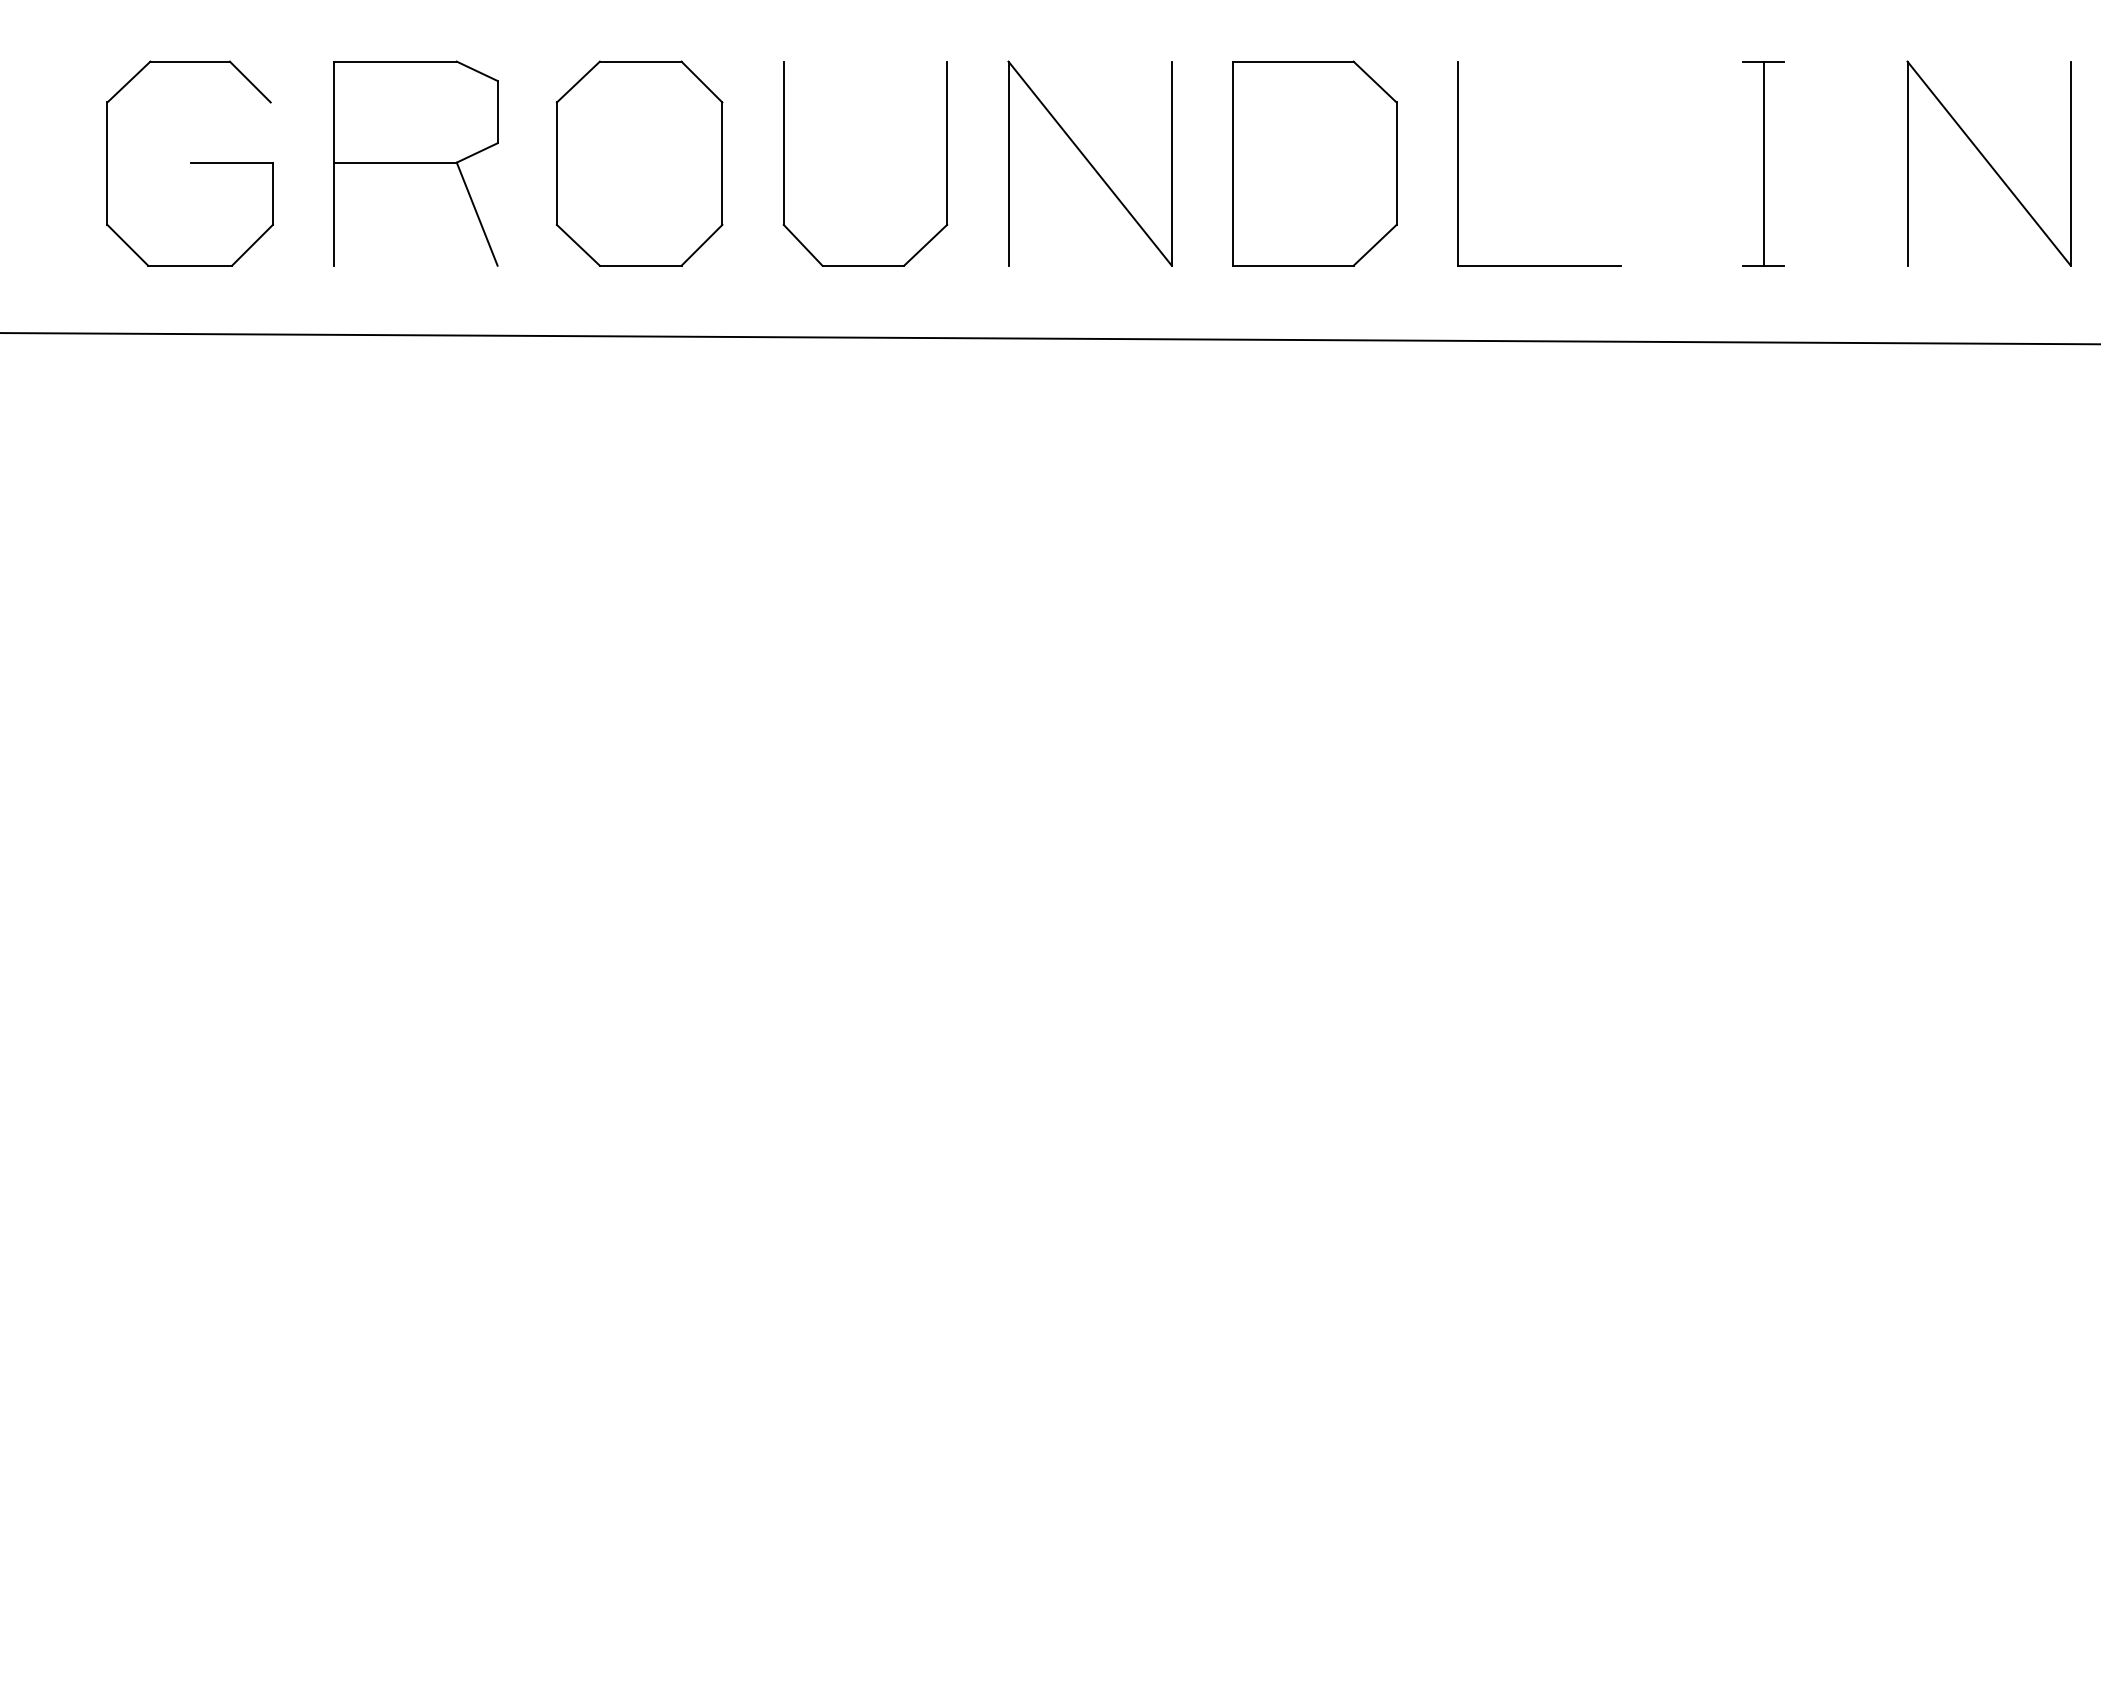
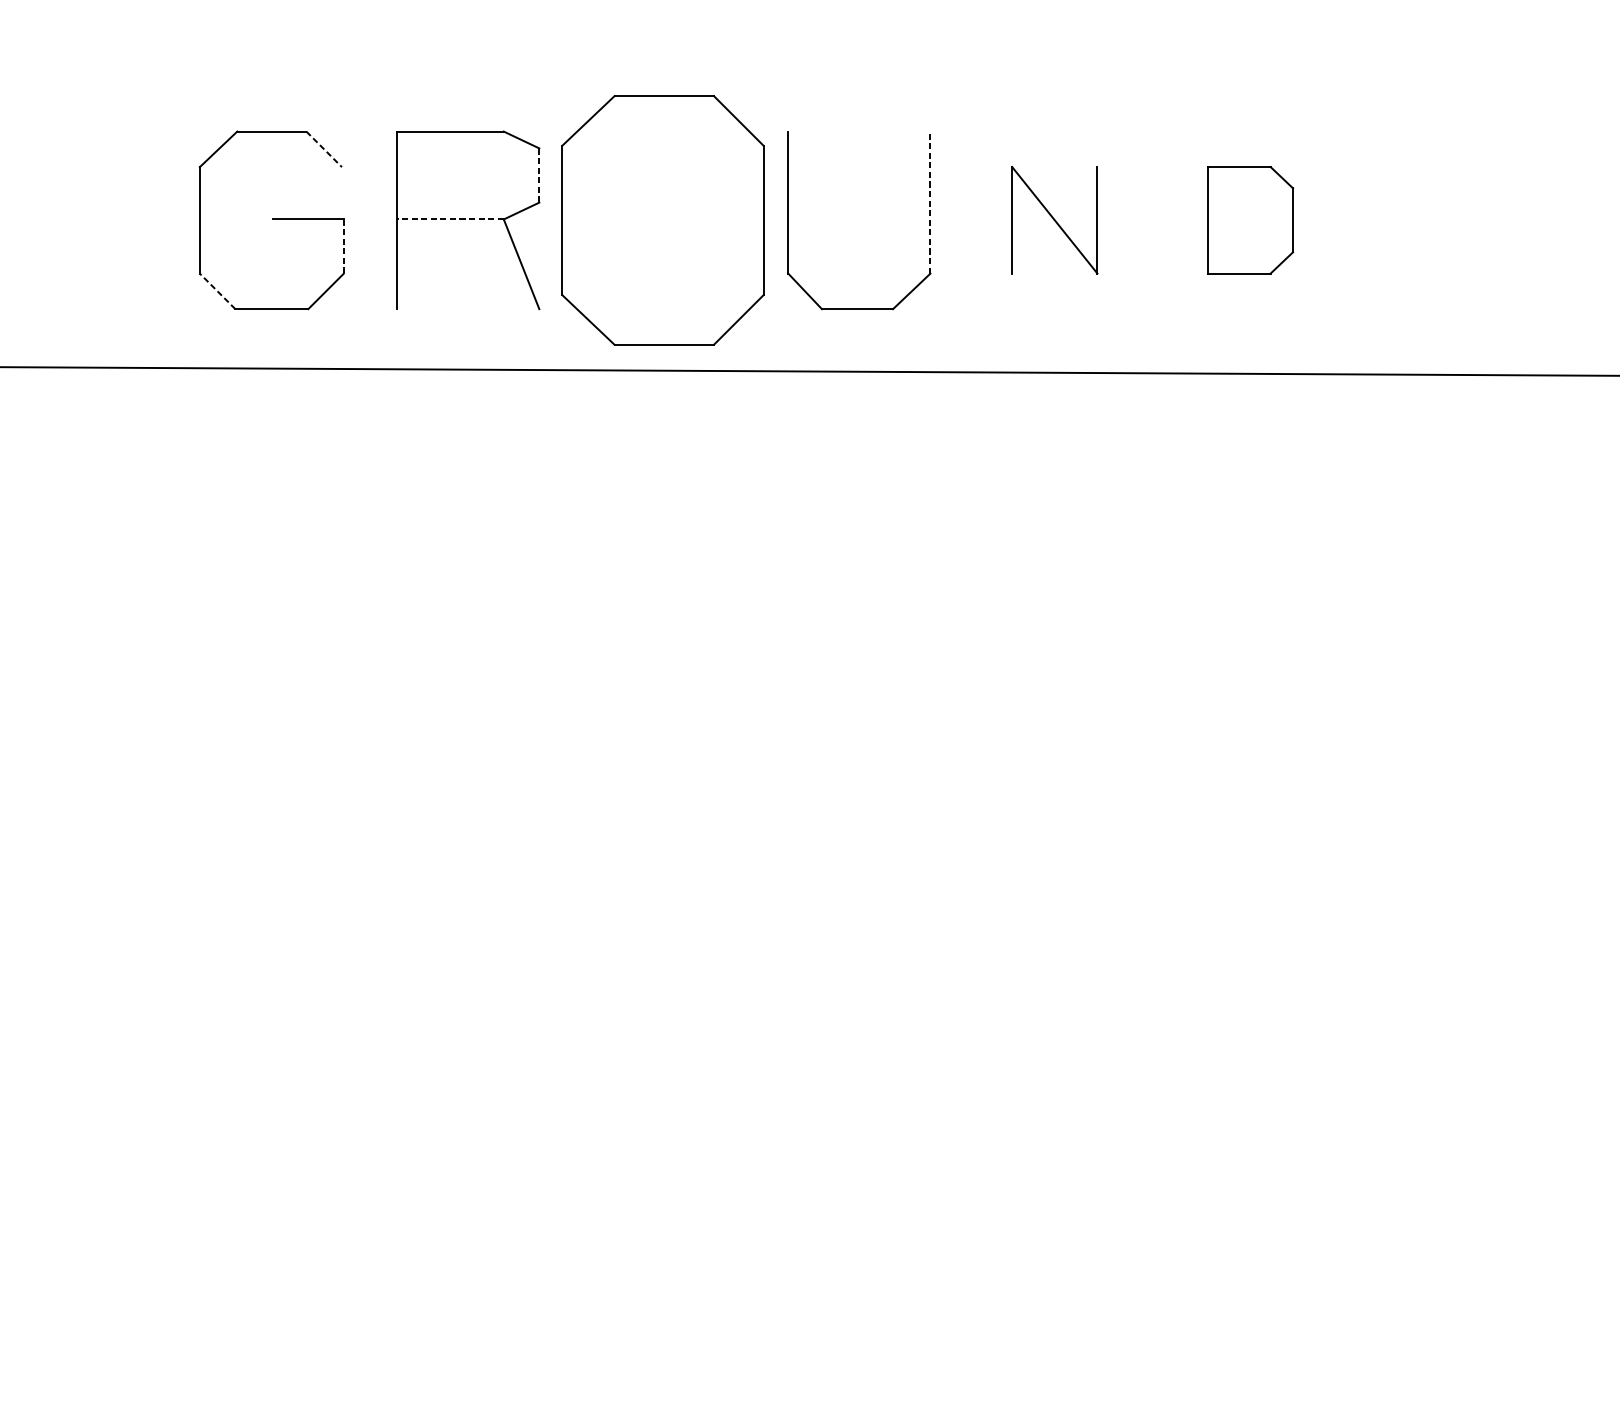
line: (250, 82) -> (324, 149), solid -> dashed
line: (497, 112) -> (539, 175), solid -> dashed
line: (947, 143) -> (930, 202), solid -> dashed
line: (395, 162) -> (450, 219), solid -> dashed
part: (639, 163) -> (662, 220), size x1.4
part: (1089, 163) -> (1054, 220), size x0.6
part: (1314, 163) -> (1250, 220), size x0.6
part: (1458, 163) -> (1375, 220), removed
line: (272, 194) -> (343, 247), solid -> dashed
line: (127, 245) -> (217, 291), solid -> dashed

